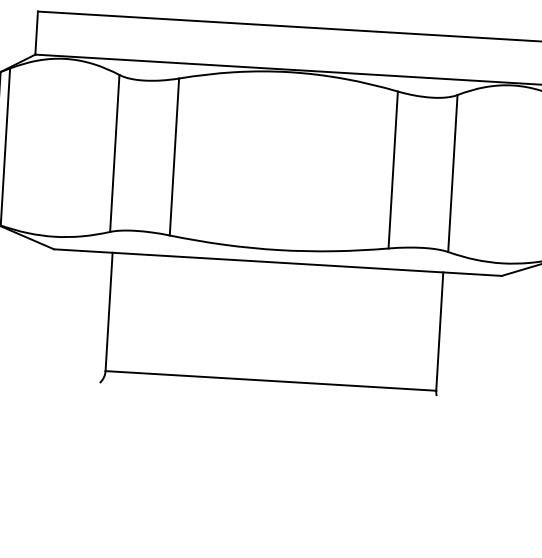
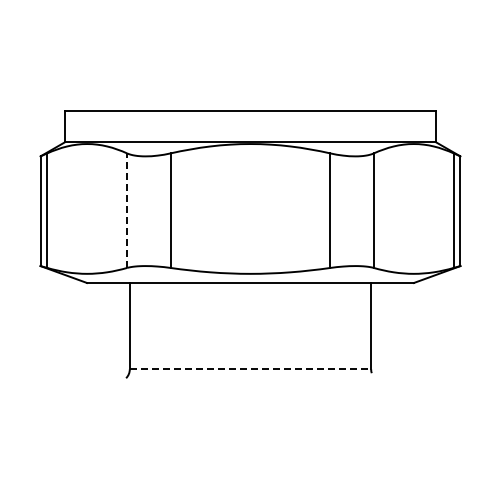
line: (115, 153) -> (127, 210), solid -> dashed
line: (270, 381) -> (250, 369), solid -> dashed

